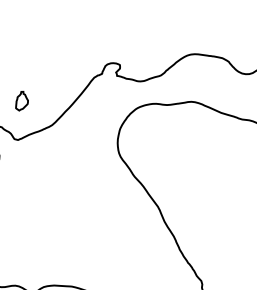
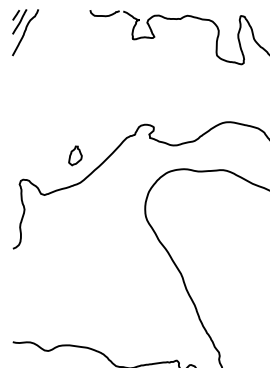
part: (21, 100) -> (75, 155), moved

